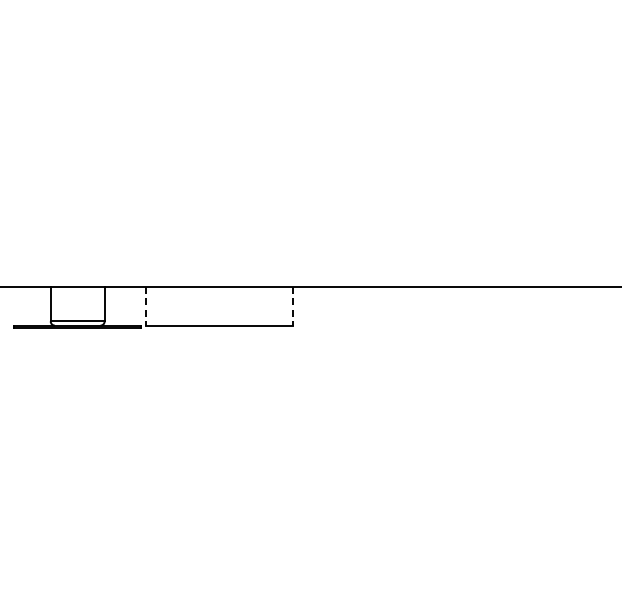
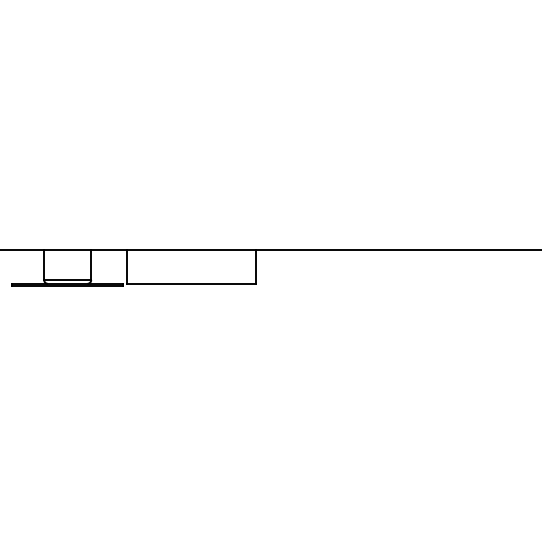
line: (145, 306) -> (126, 267), dashed -> solid
line: (293, 306) -> (255, 267), dashed -> solid

